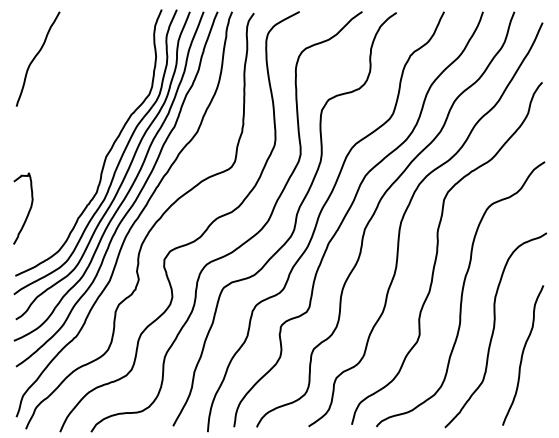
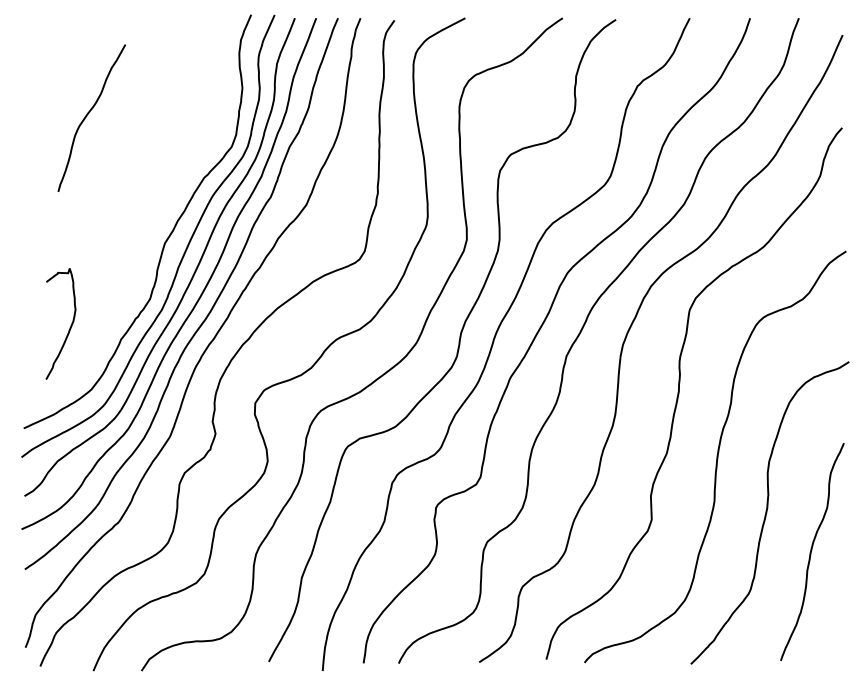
curve: (35, 58) -> (87, 117), moved
curve: (28, 210) -> (69, 326), moved

